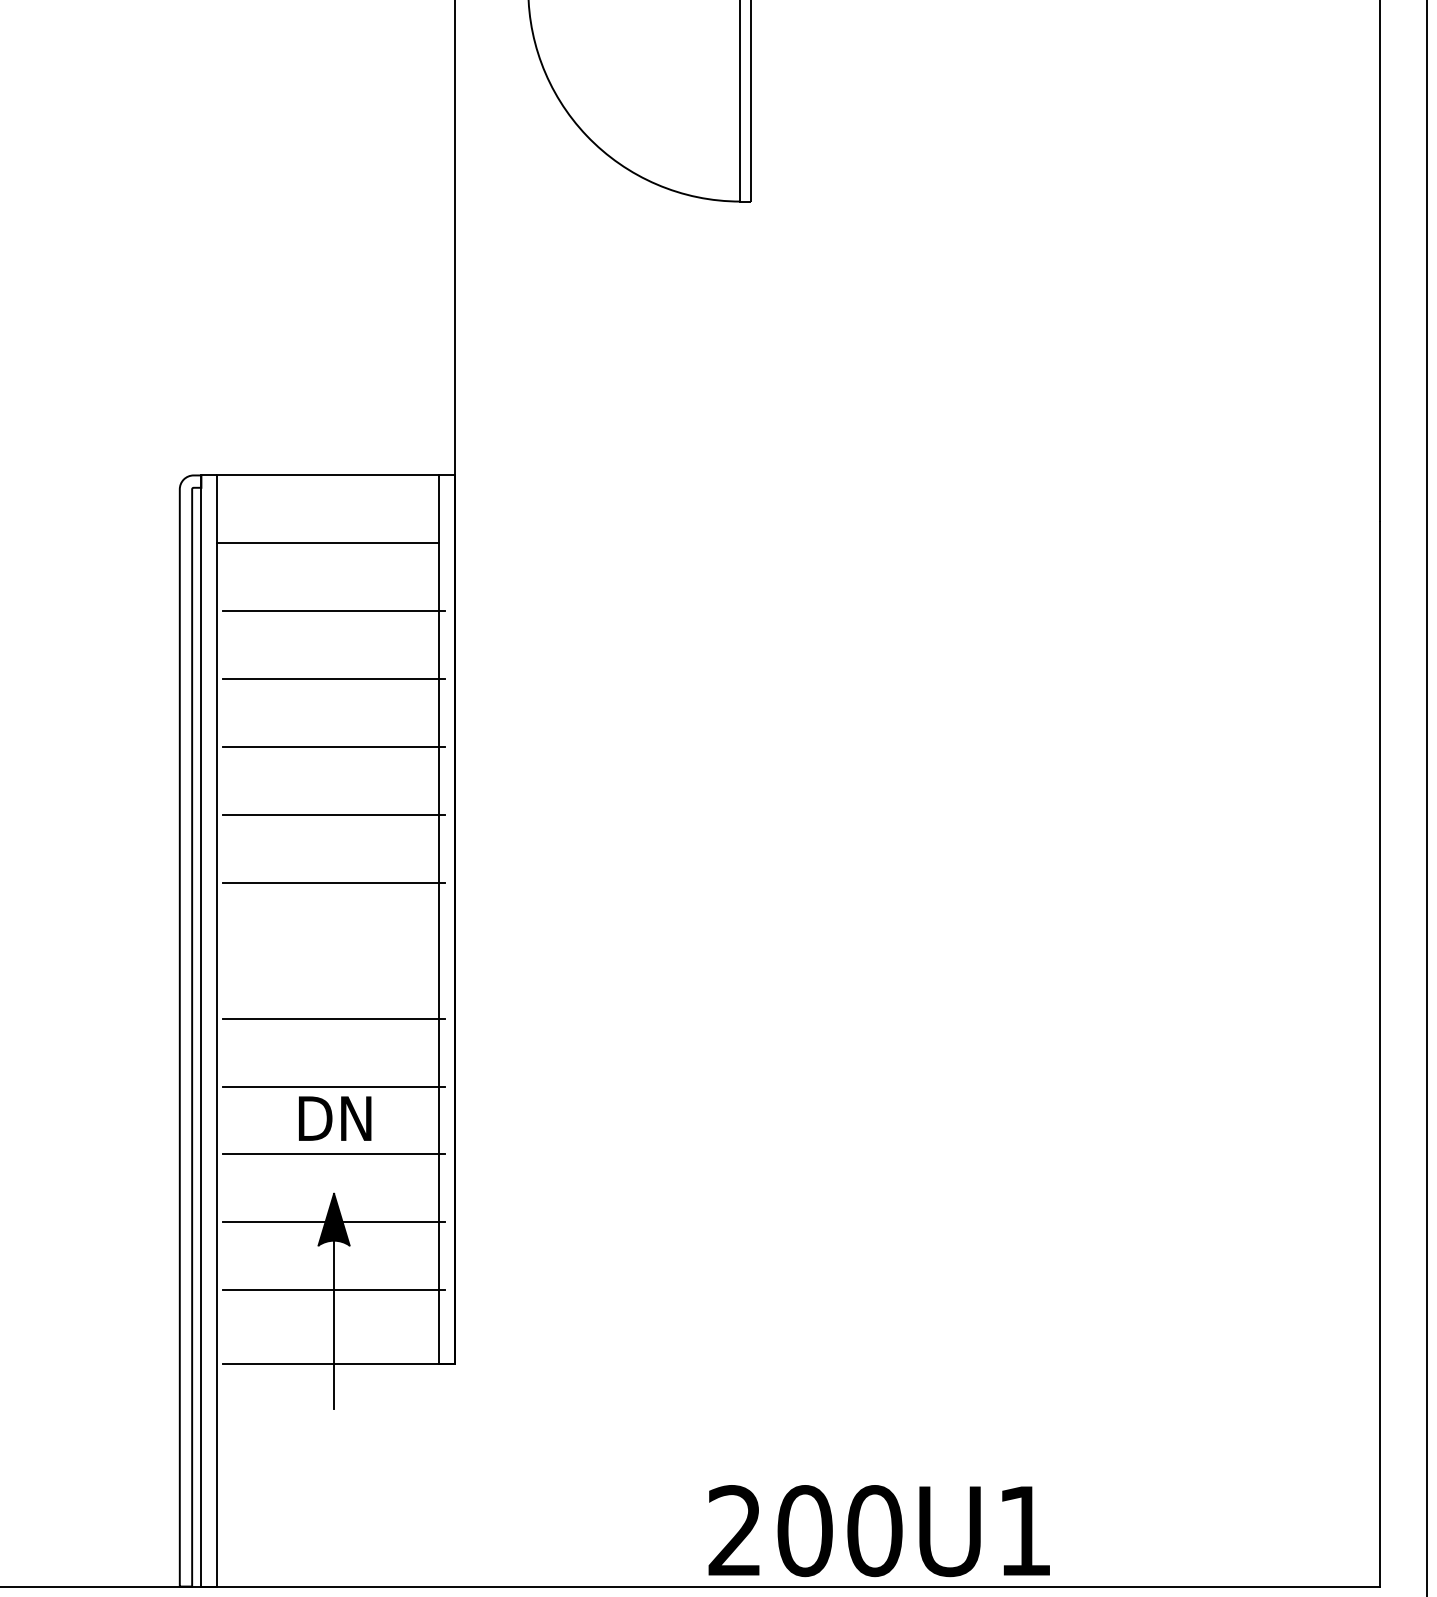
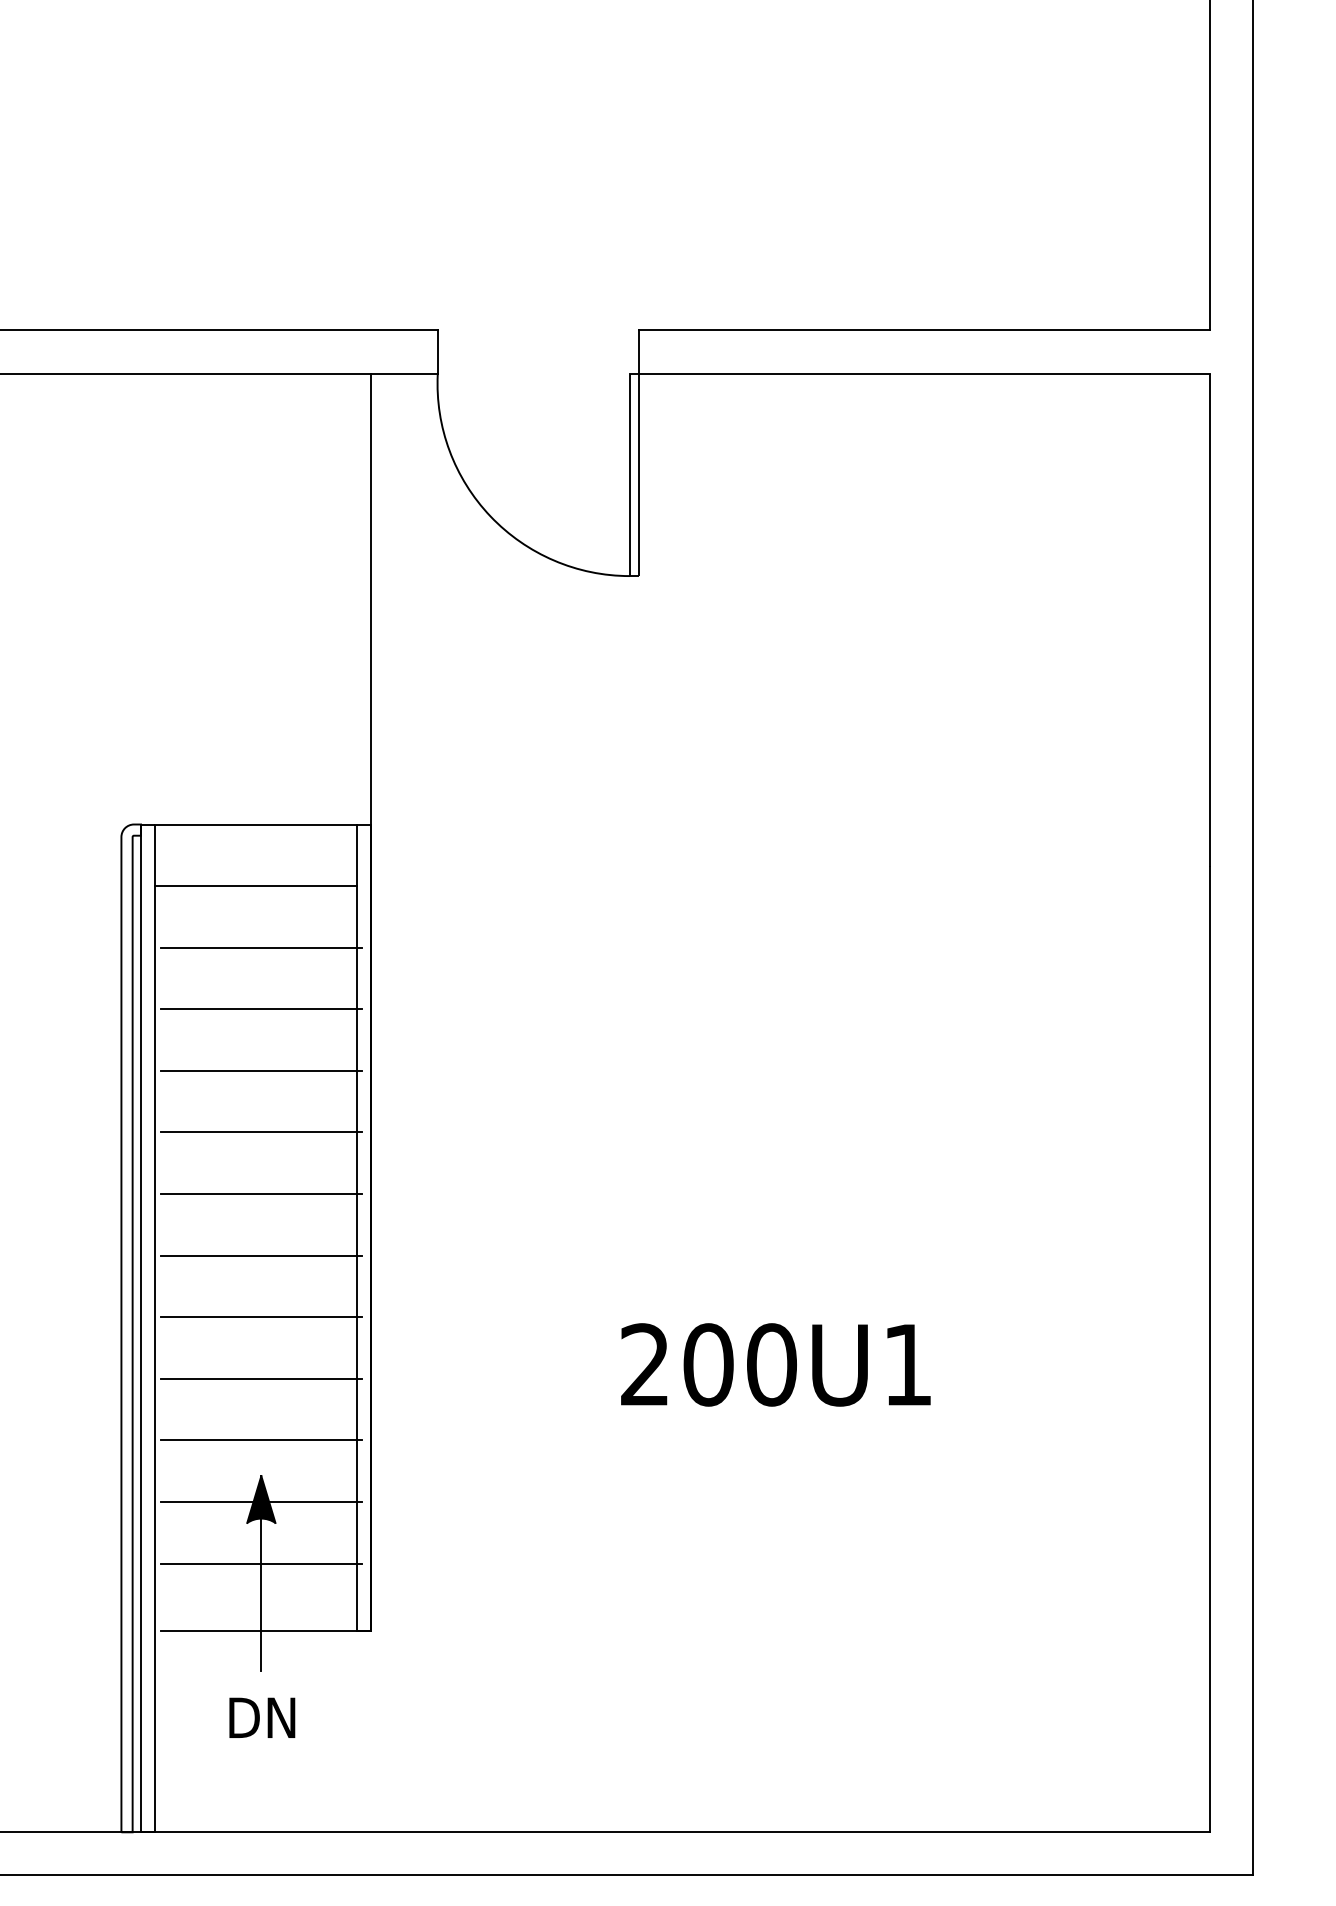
line: (334, 950) -> (261, 1255), added
text: (335, 1118) -> (262, 1717), moved
text: (878, 1530) -> (775, 1364), moved

